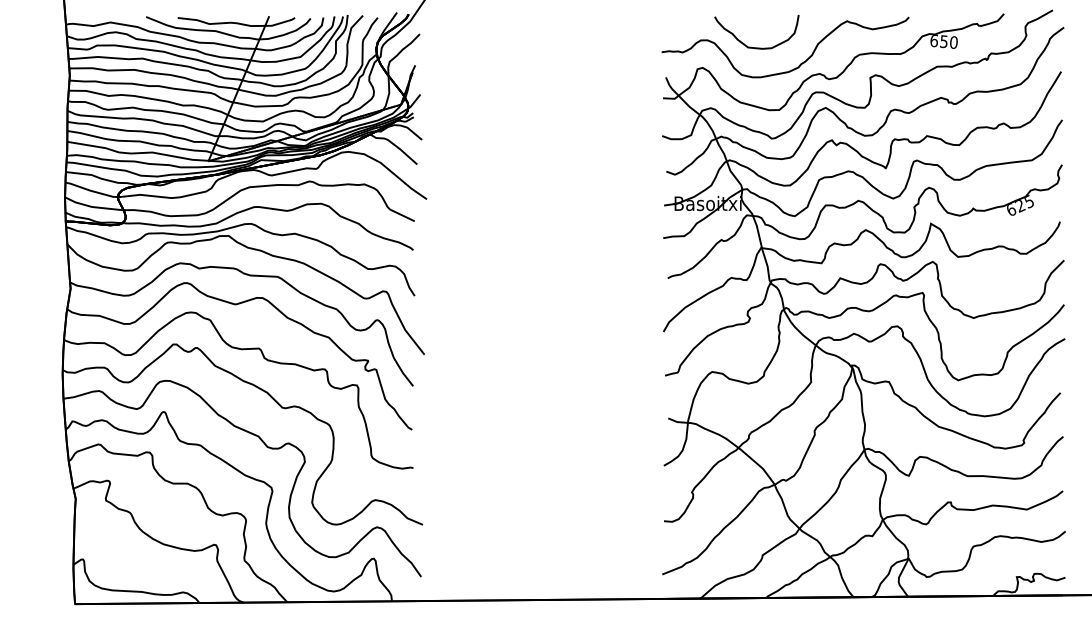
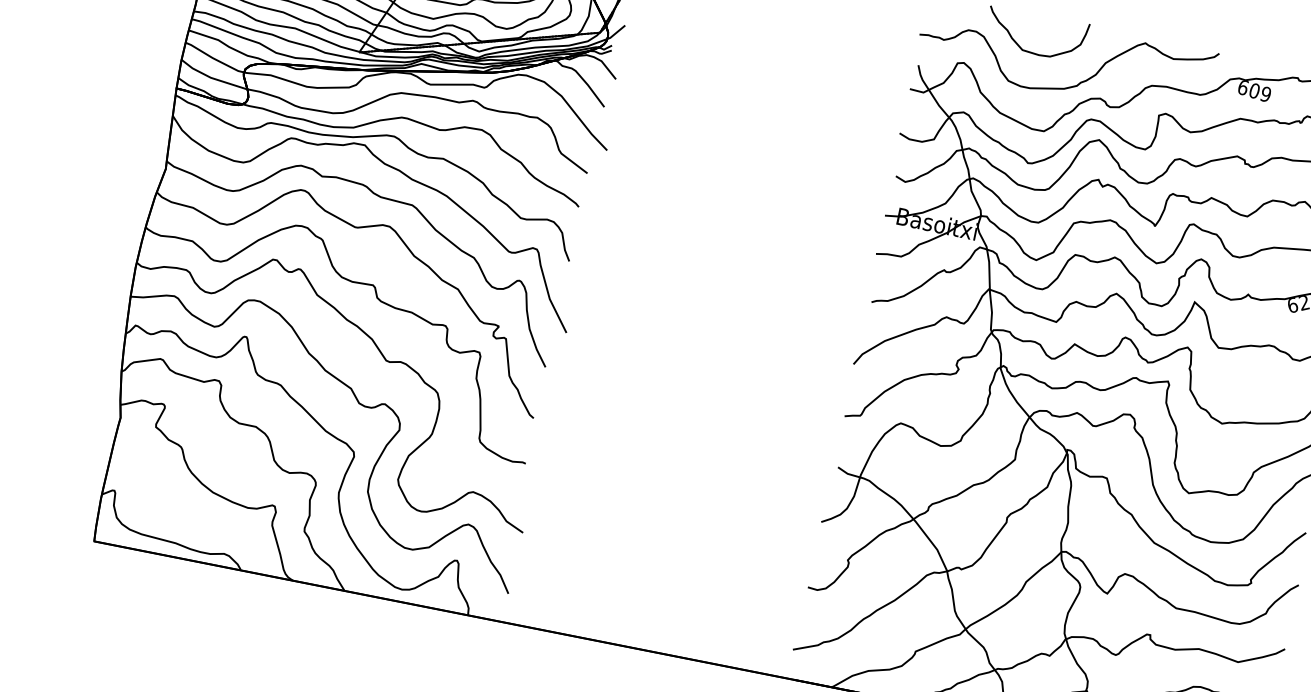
text: (948, 41) -> (1259, 91), 650 -> 609

